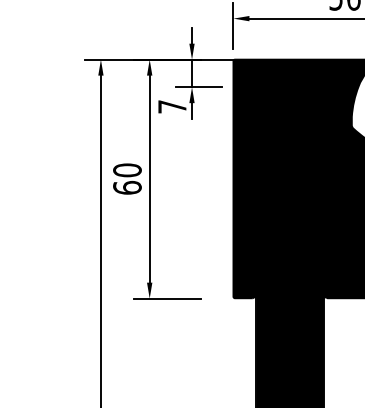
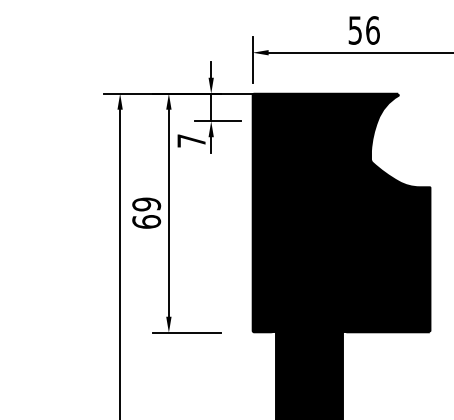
text: (127, 170) -> (146, 204), 60 -> 69

